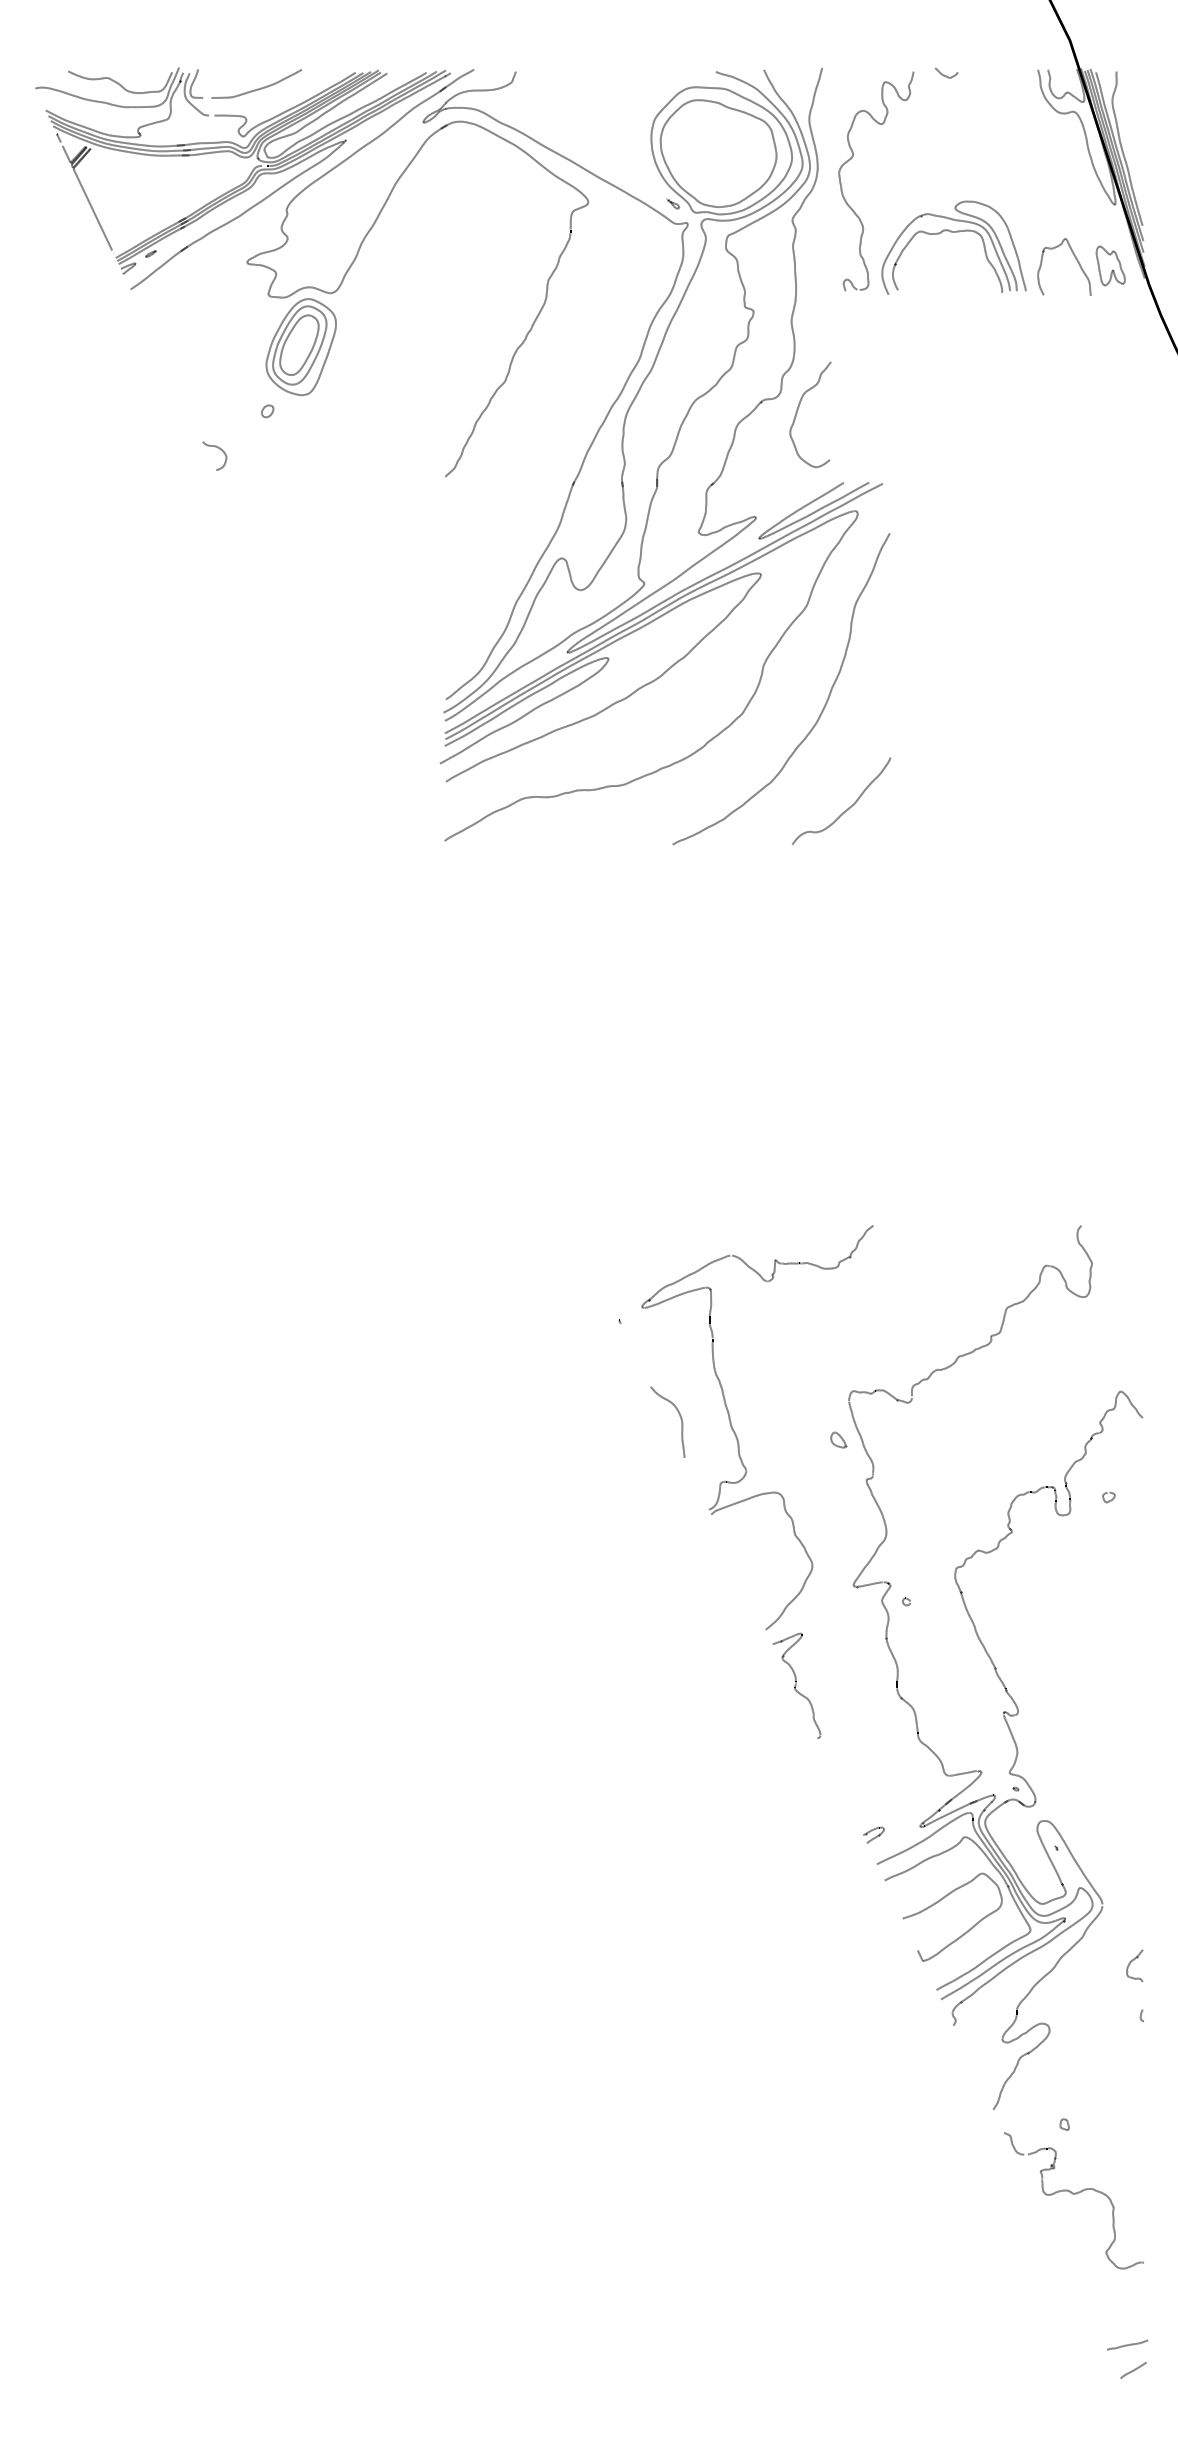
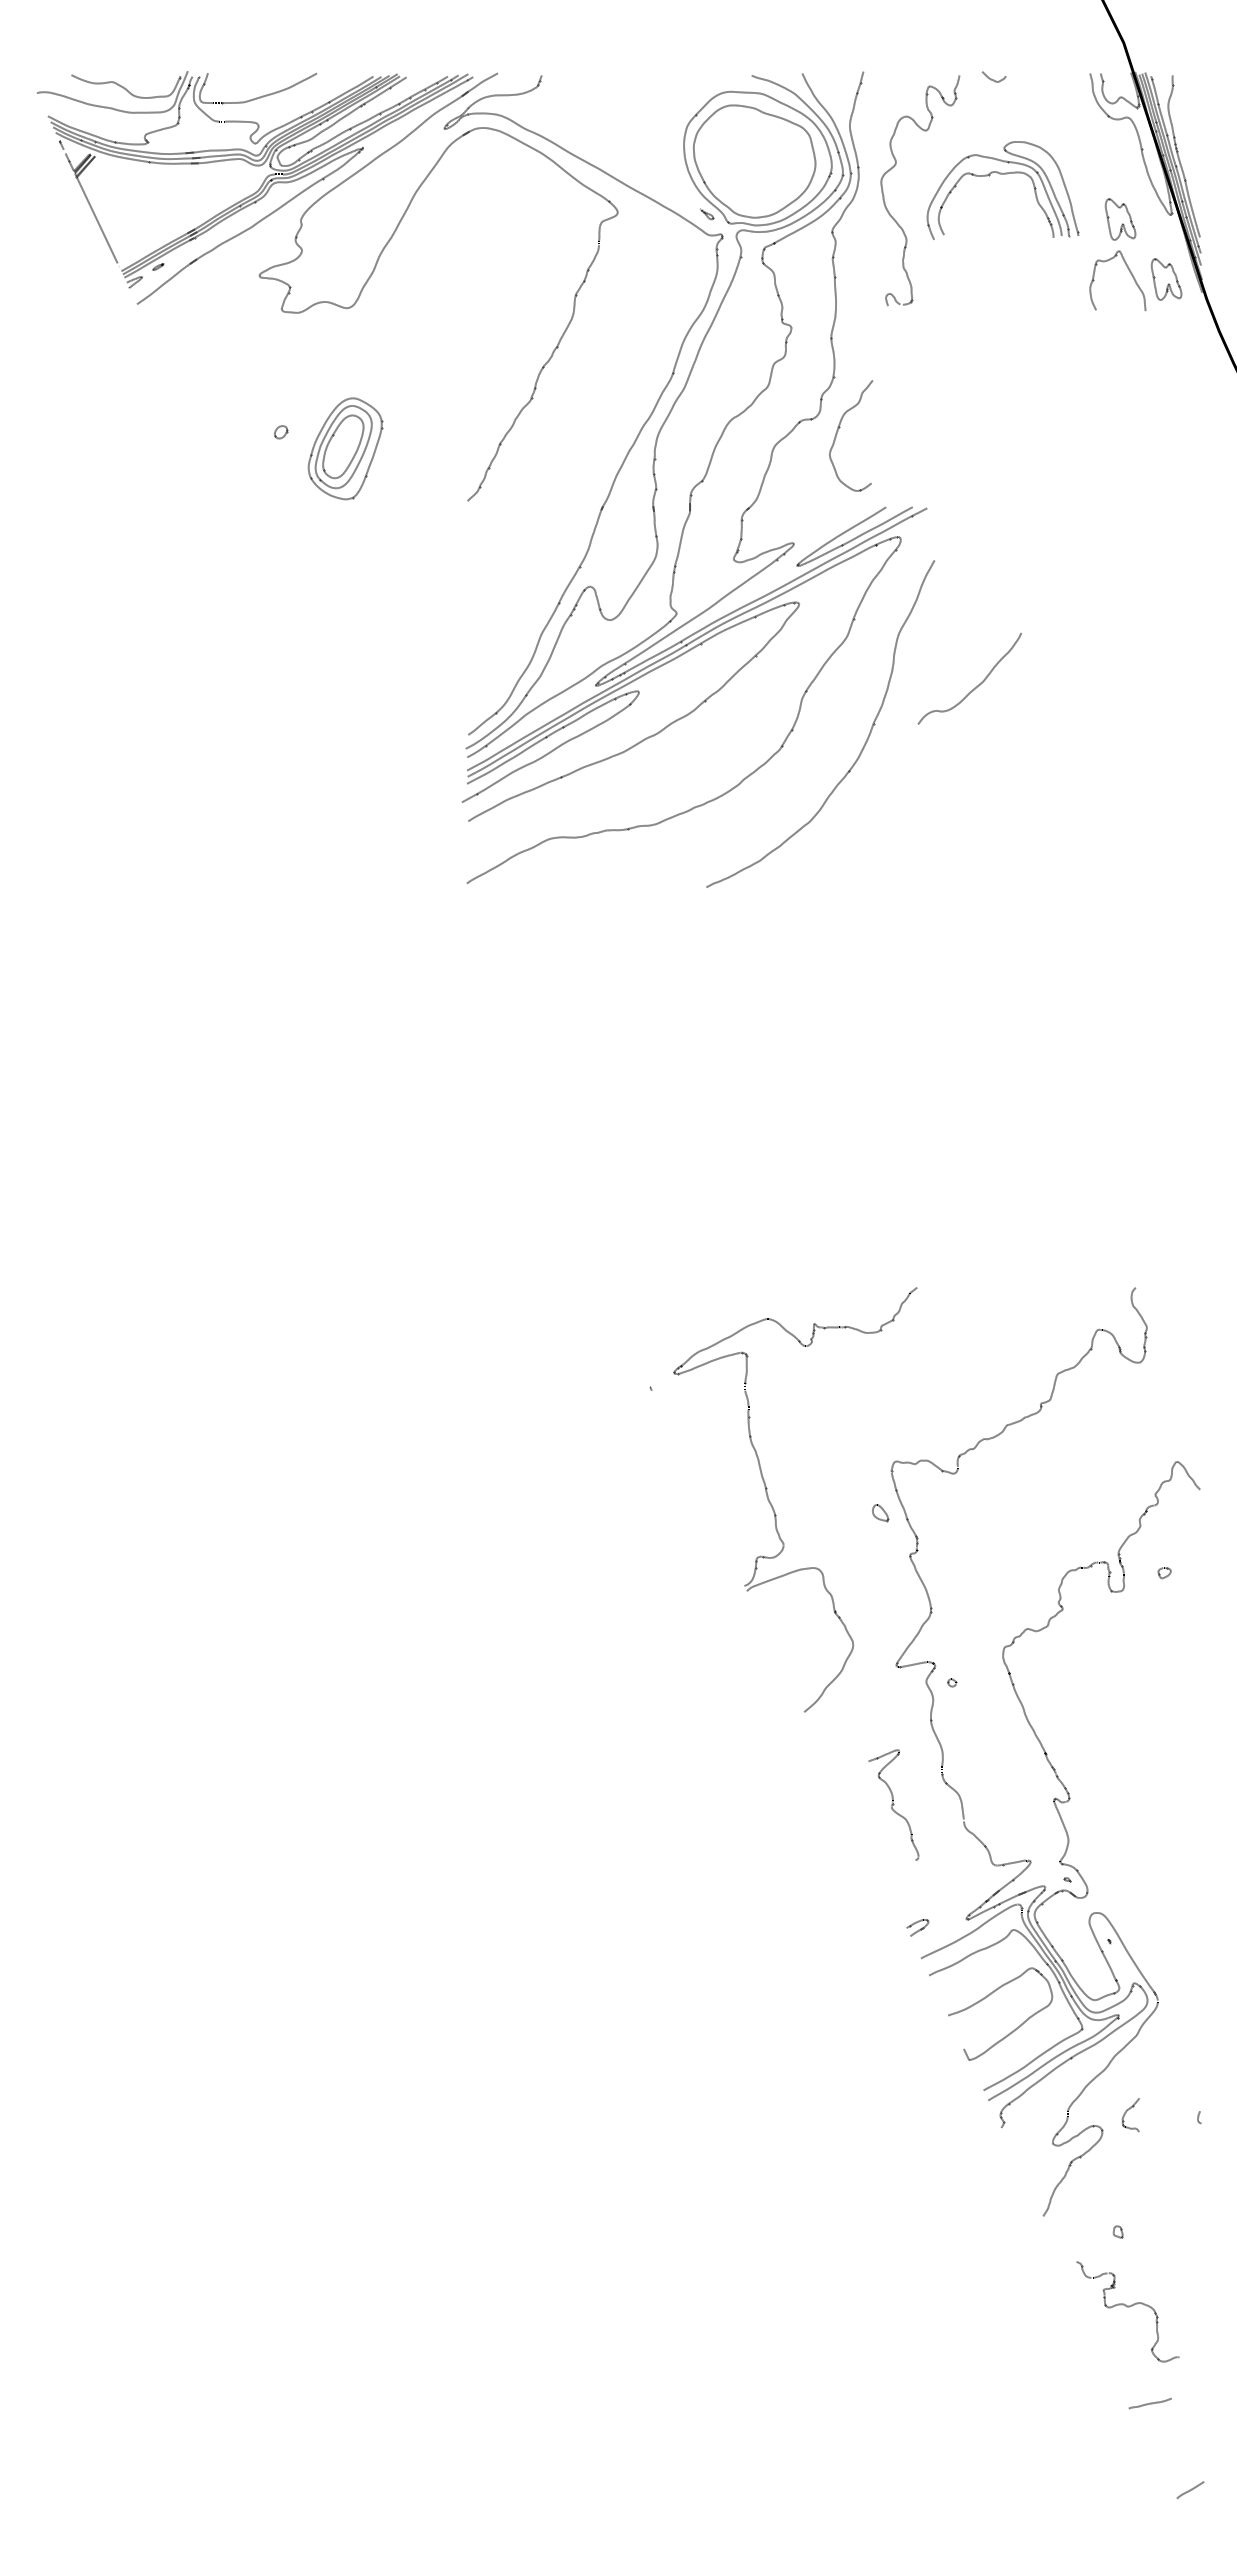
part: (1066, 208) -> (1120, 219), added
part: (953, 232) -> (1002, 174), moved
part: (301, 346) -> (345, 448), moved
curve: (219, 449) -> (230, 472), removed
curve: (846, 809) -> (974, 687), moved
curve: (680, 1418) -> (714, 1490), removed
curve: (796, 1685) -> (893, 1804), moved
curve: (1130, 1964) -> (1126, 2113), moved
part: (1073, 2200) -> (1127, 2311), size x0.7
line: (1126, 2345) -> (1149, 2403), moved

